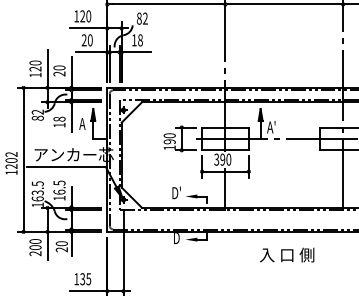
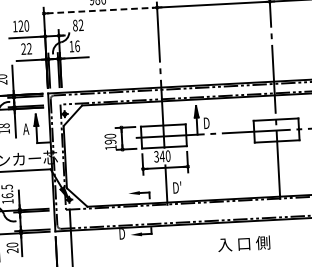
line: (166, 4) -> (100, 10), solid -> dashed
text: (89, 40) -> (28, 49), 20 -> 22
text: (140, 40) -> (77, 46), 18 -> 16
text: (271, 127) -> (207, 123), A' -> D
text: (222, 159) -> (162, 156), 390 -> 340
text: (176, 192) -> (177, 187), moved
text: (287, 254) -> (244, 243), moved

